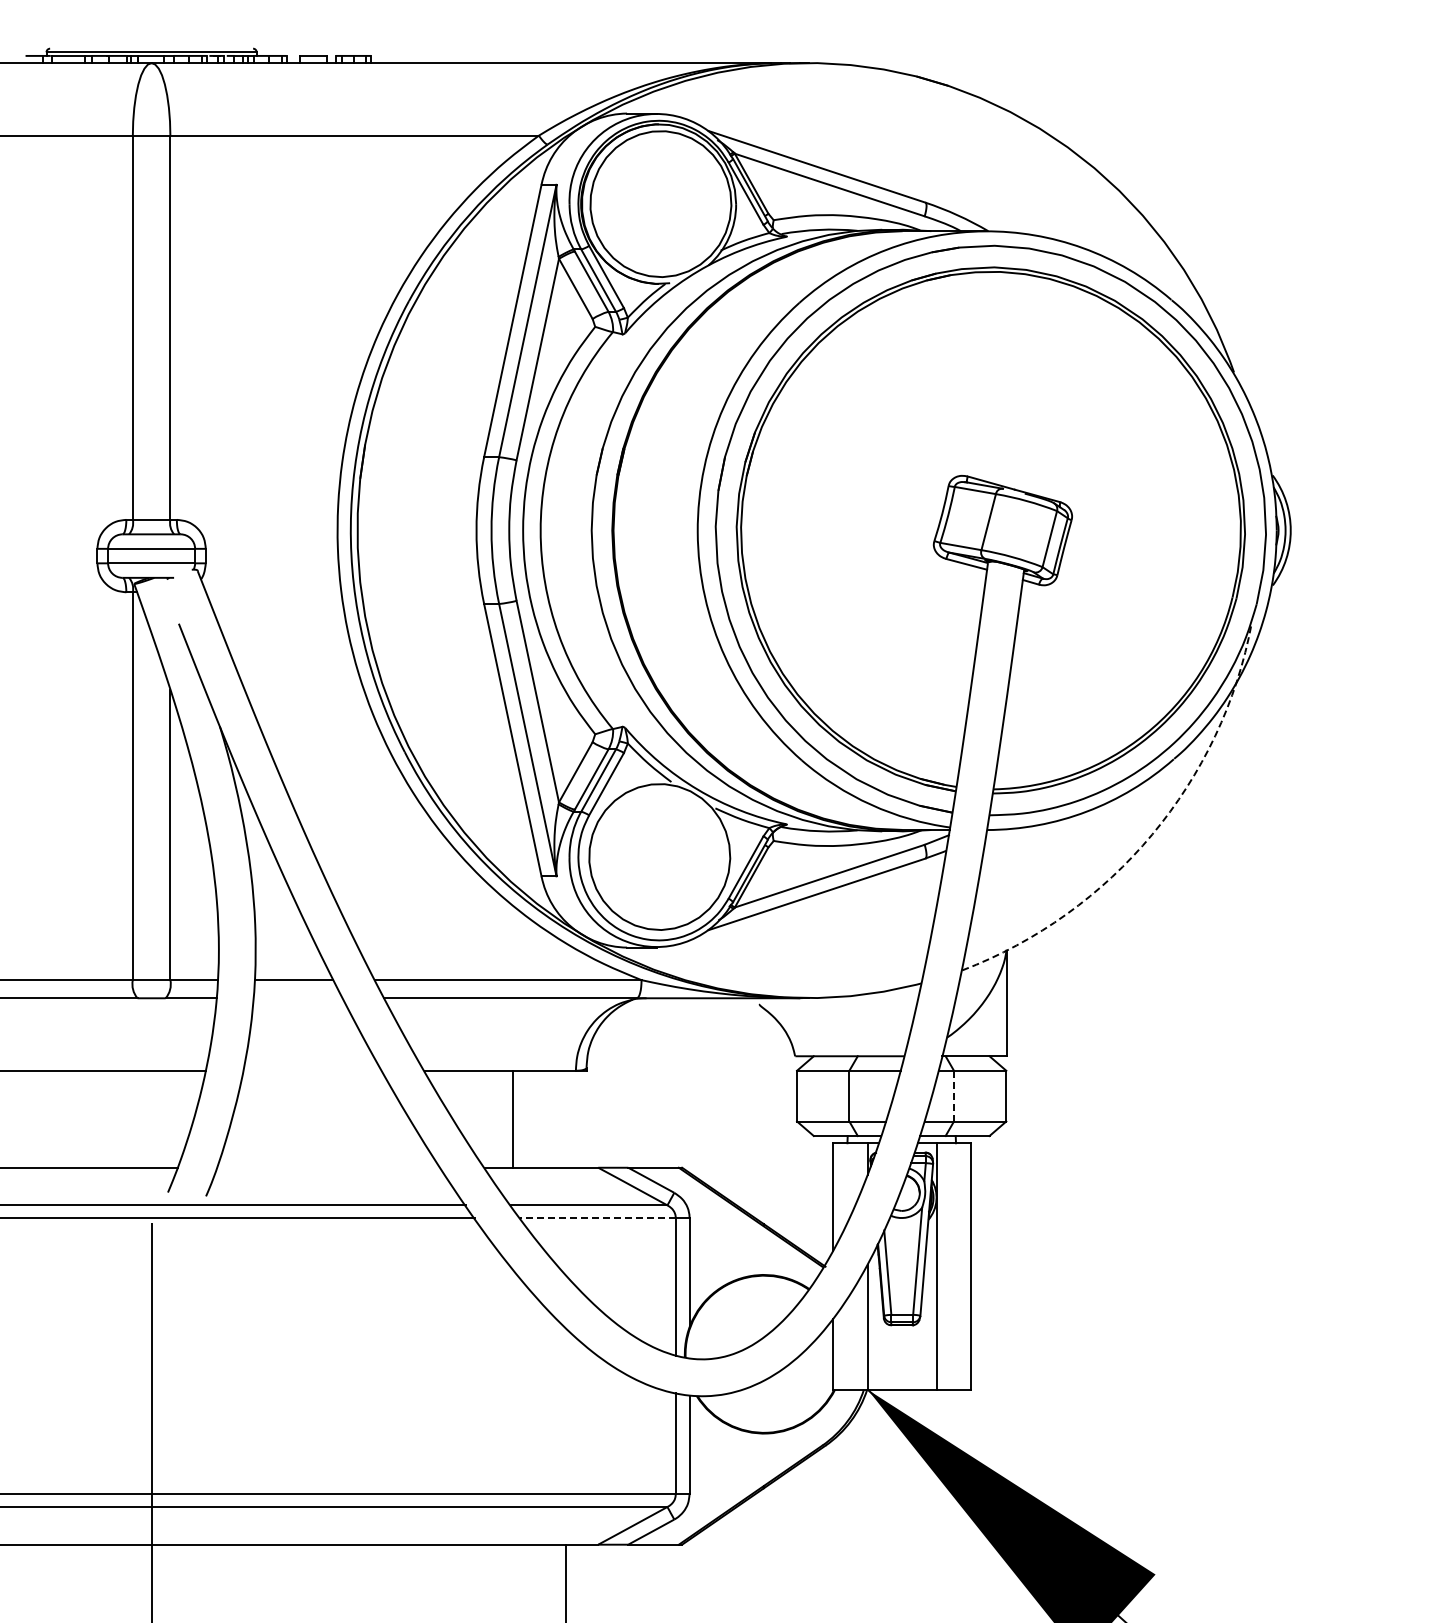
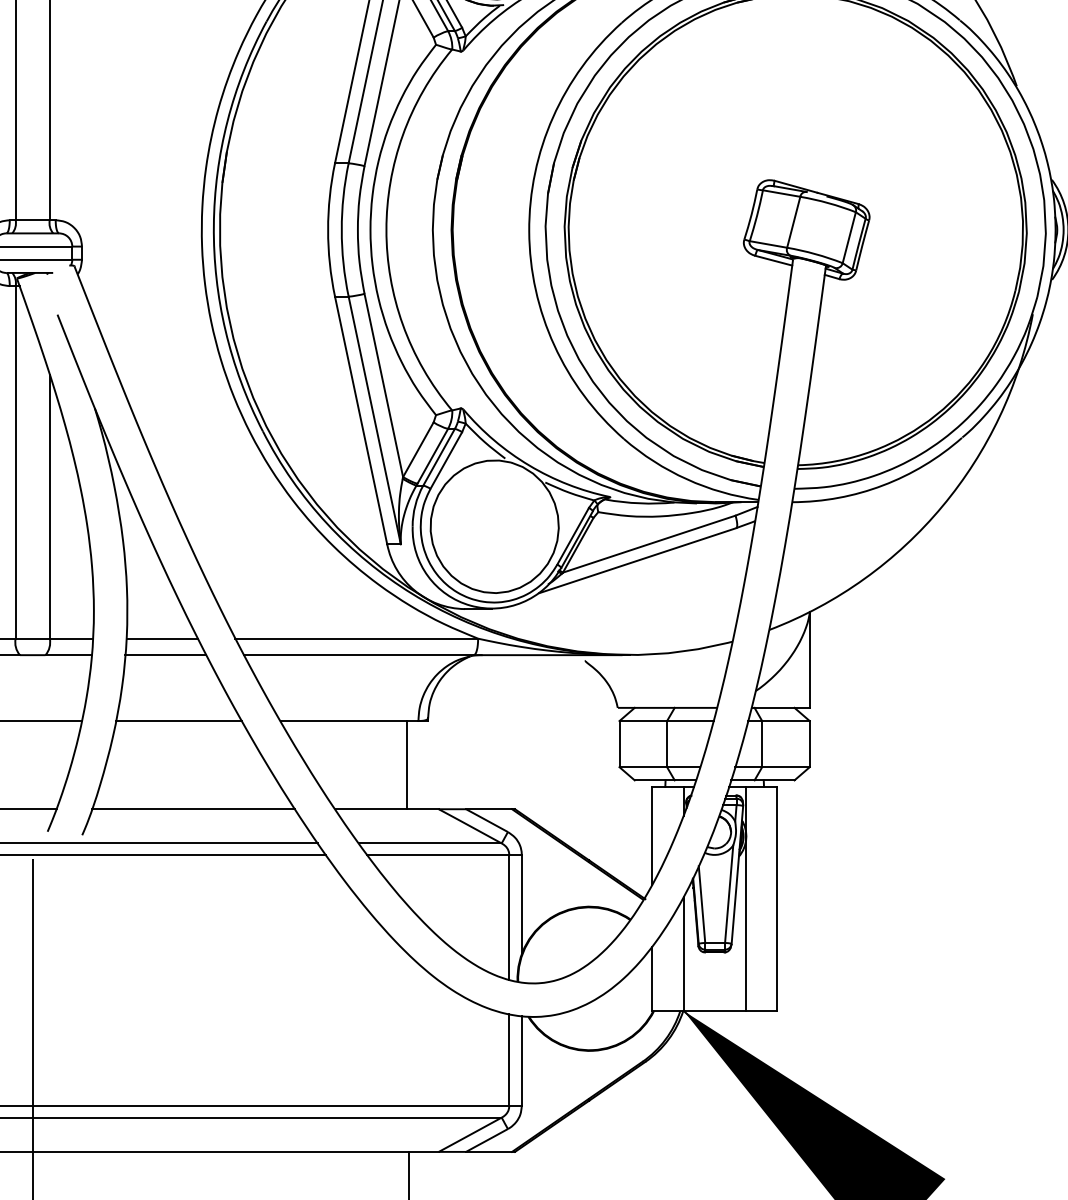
arc: (1152, 834) -> (942, 506), dashed -> solid
line: (297, 998) -> (165, 655), added
line: (312, 1070) -> (179, 720), added
line: (953, 1096) -> (761, 744), dashed -> solid
line: (512, 1118) -> (407, 764), moved
line: (328, 1167) -> (193, 809), added
line: (597, 1217) -> (438, 854), dashed -> solid

